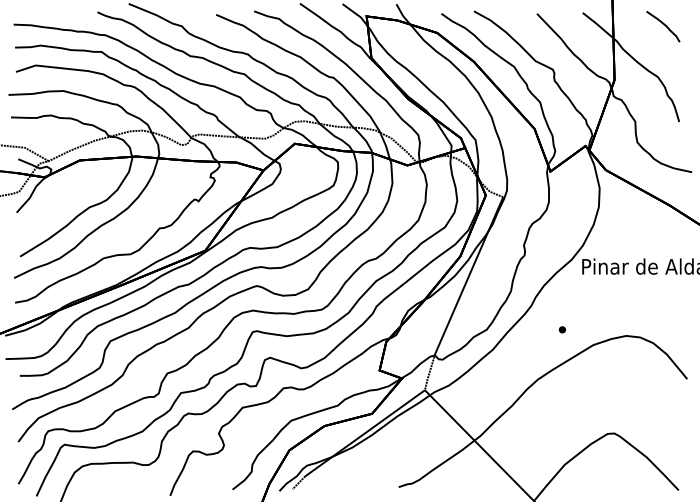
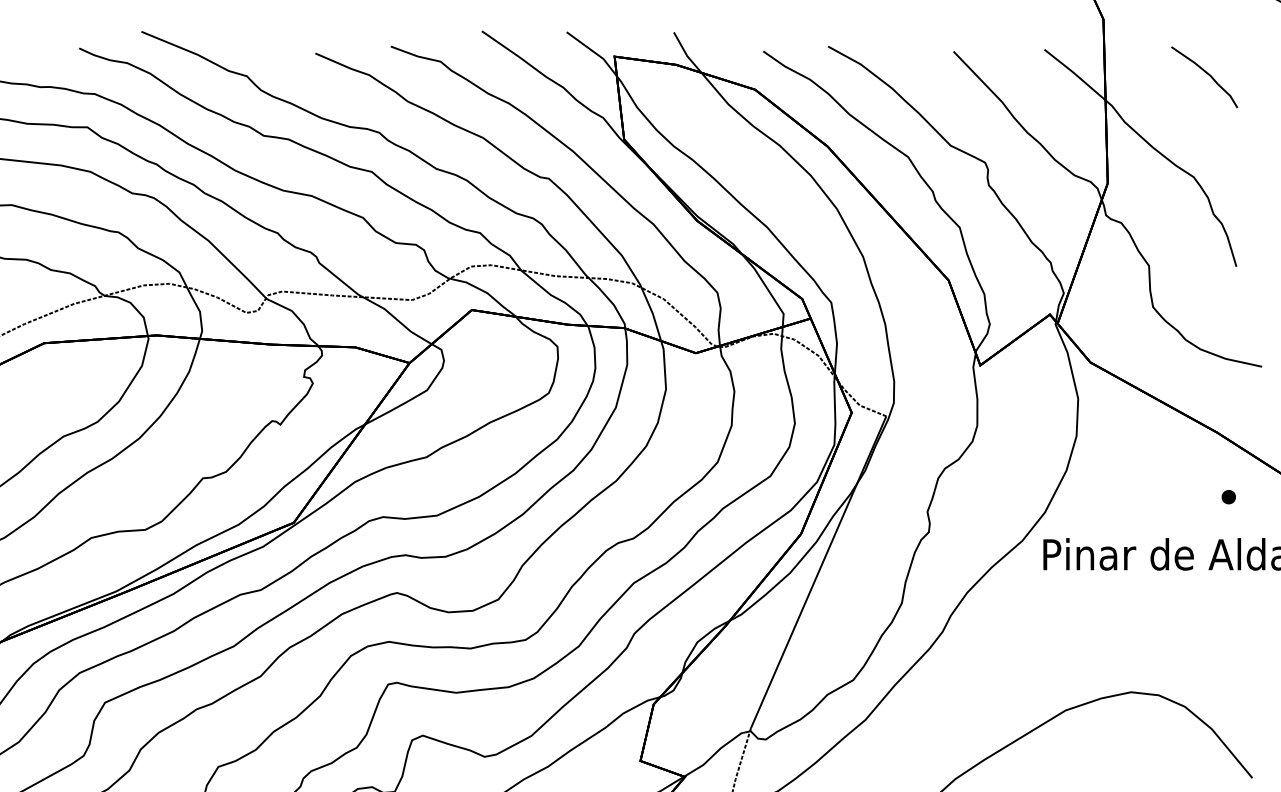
part: (561, 329) -> (1226, 496), moved

